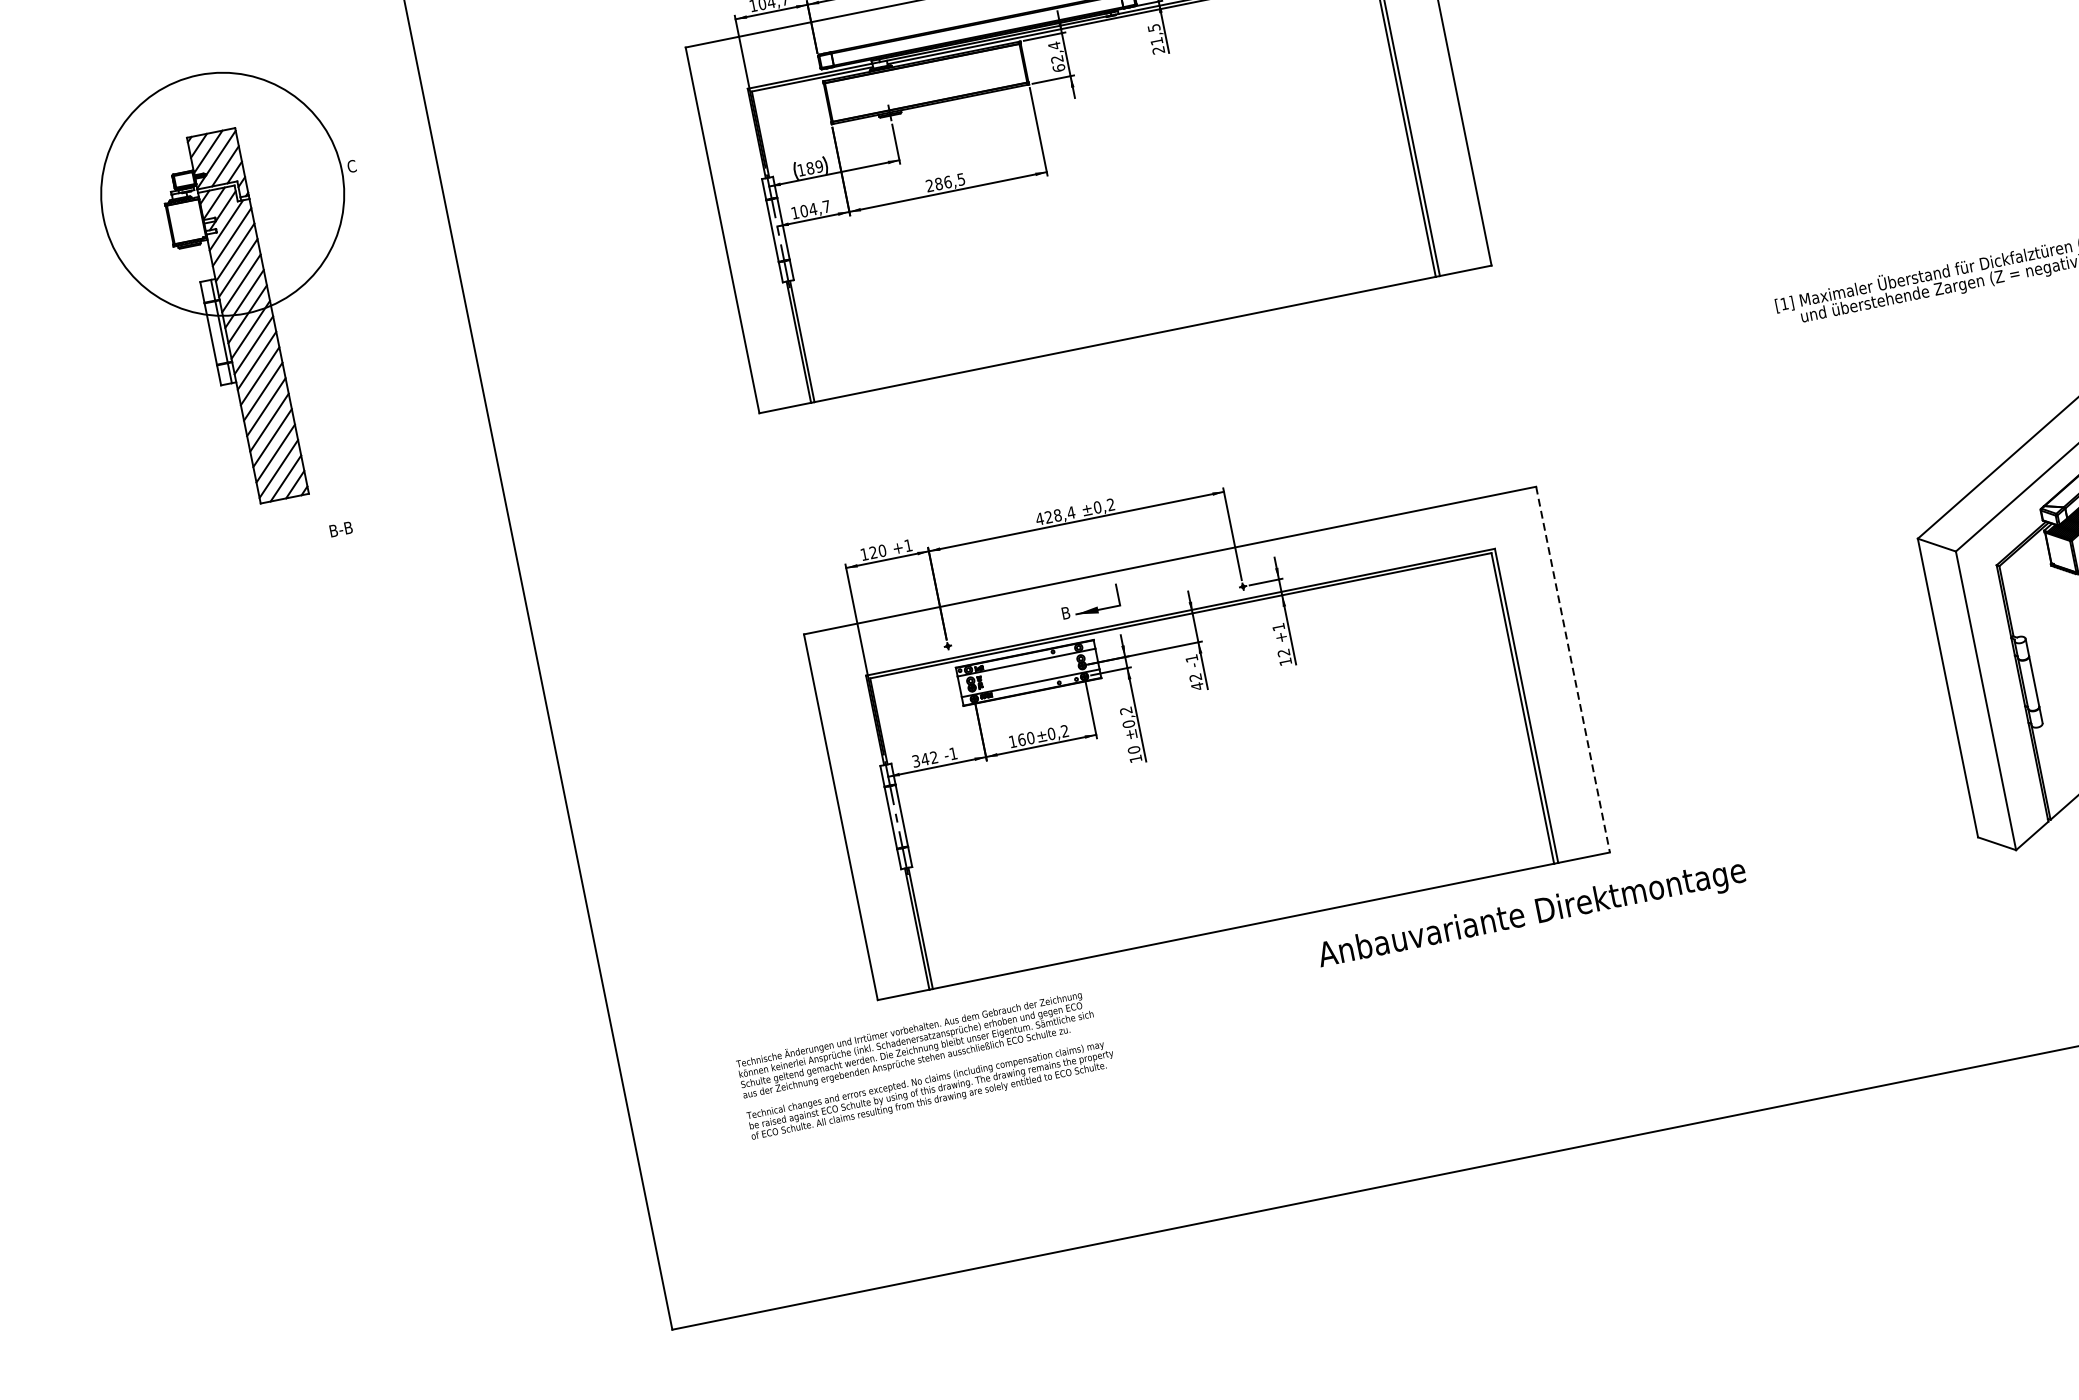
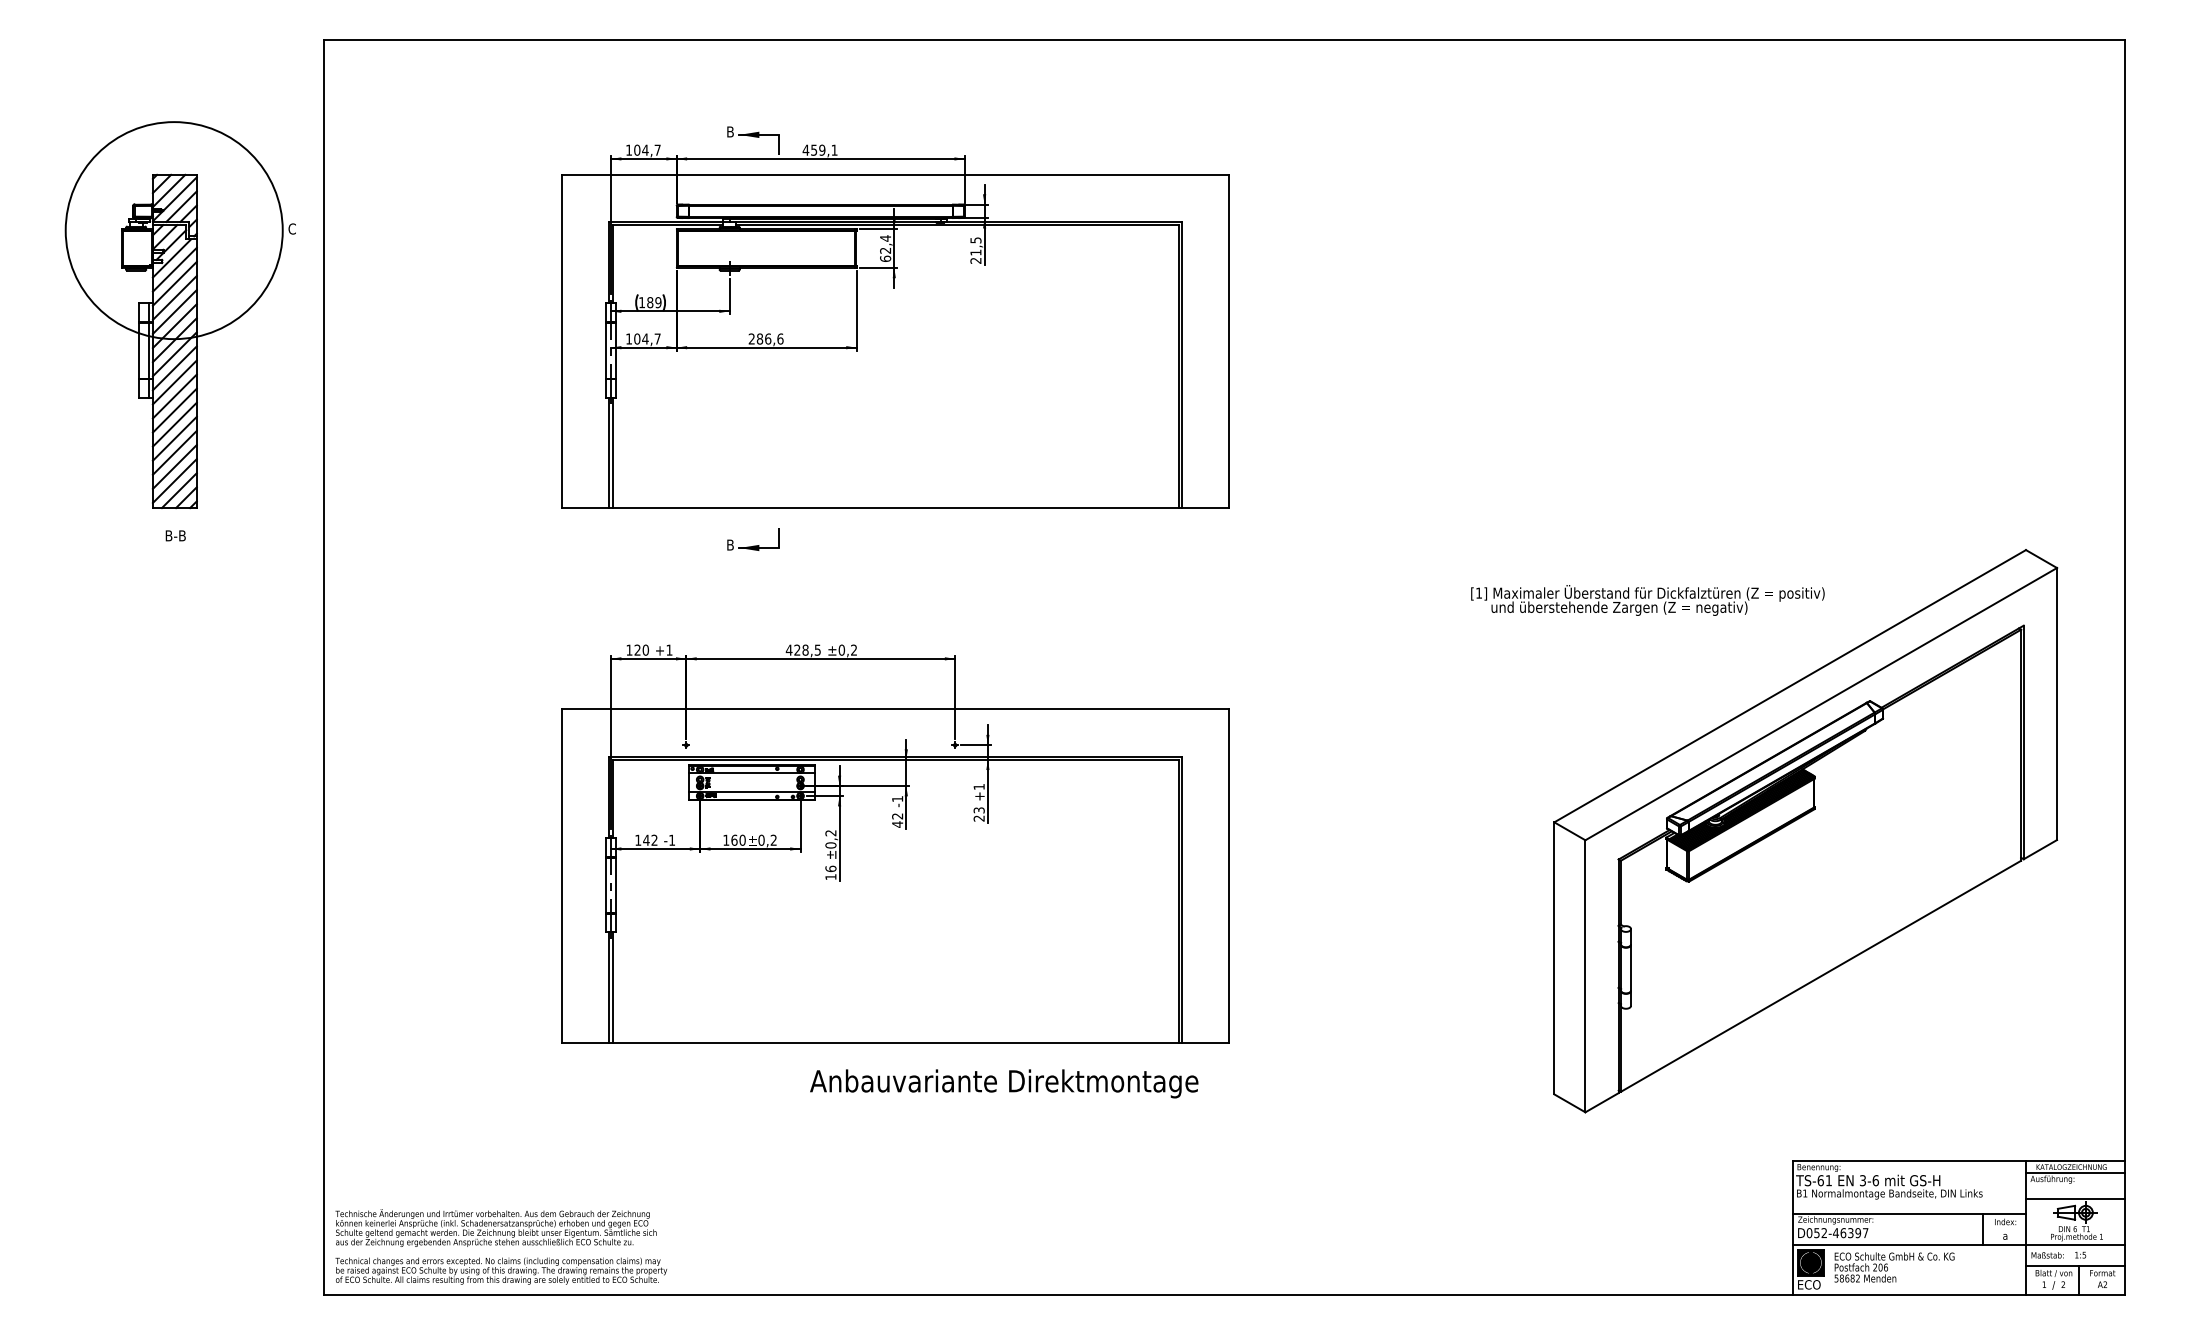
text: (961, 178) -> (780, 338), 286,5 -> 286,6
part: (247, 286) -> (179, 315), moved
text: (1070, 512) -> (817, 649), 428,4 -> 428,5
part: (1089, 601) -> (753, 539), moved
text: (1283, 657) -> (978, 814), 12 -> 23
line: (1573, 670) -> (1229, 876), dashed -> solid
text: (1133, 749) -> (830, 868), 10 -> 16
text: (916, 760) -> (638, 839), 342 -> 142
text: (1532, 914) -> (1004, 1083), moved
text: (924, 1063) -> (500, 1246), moved

